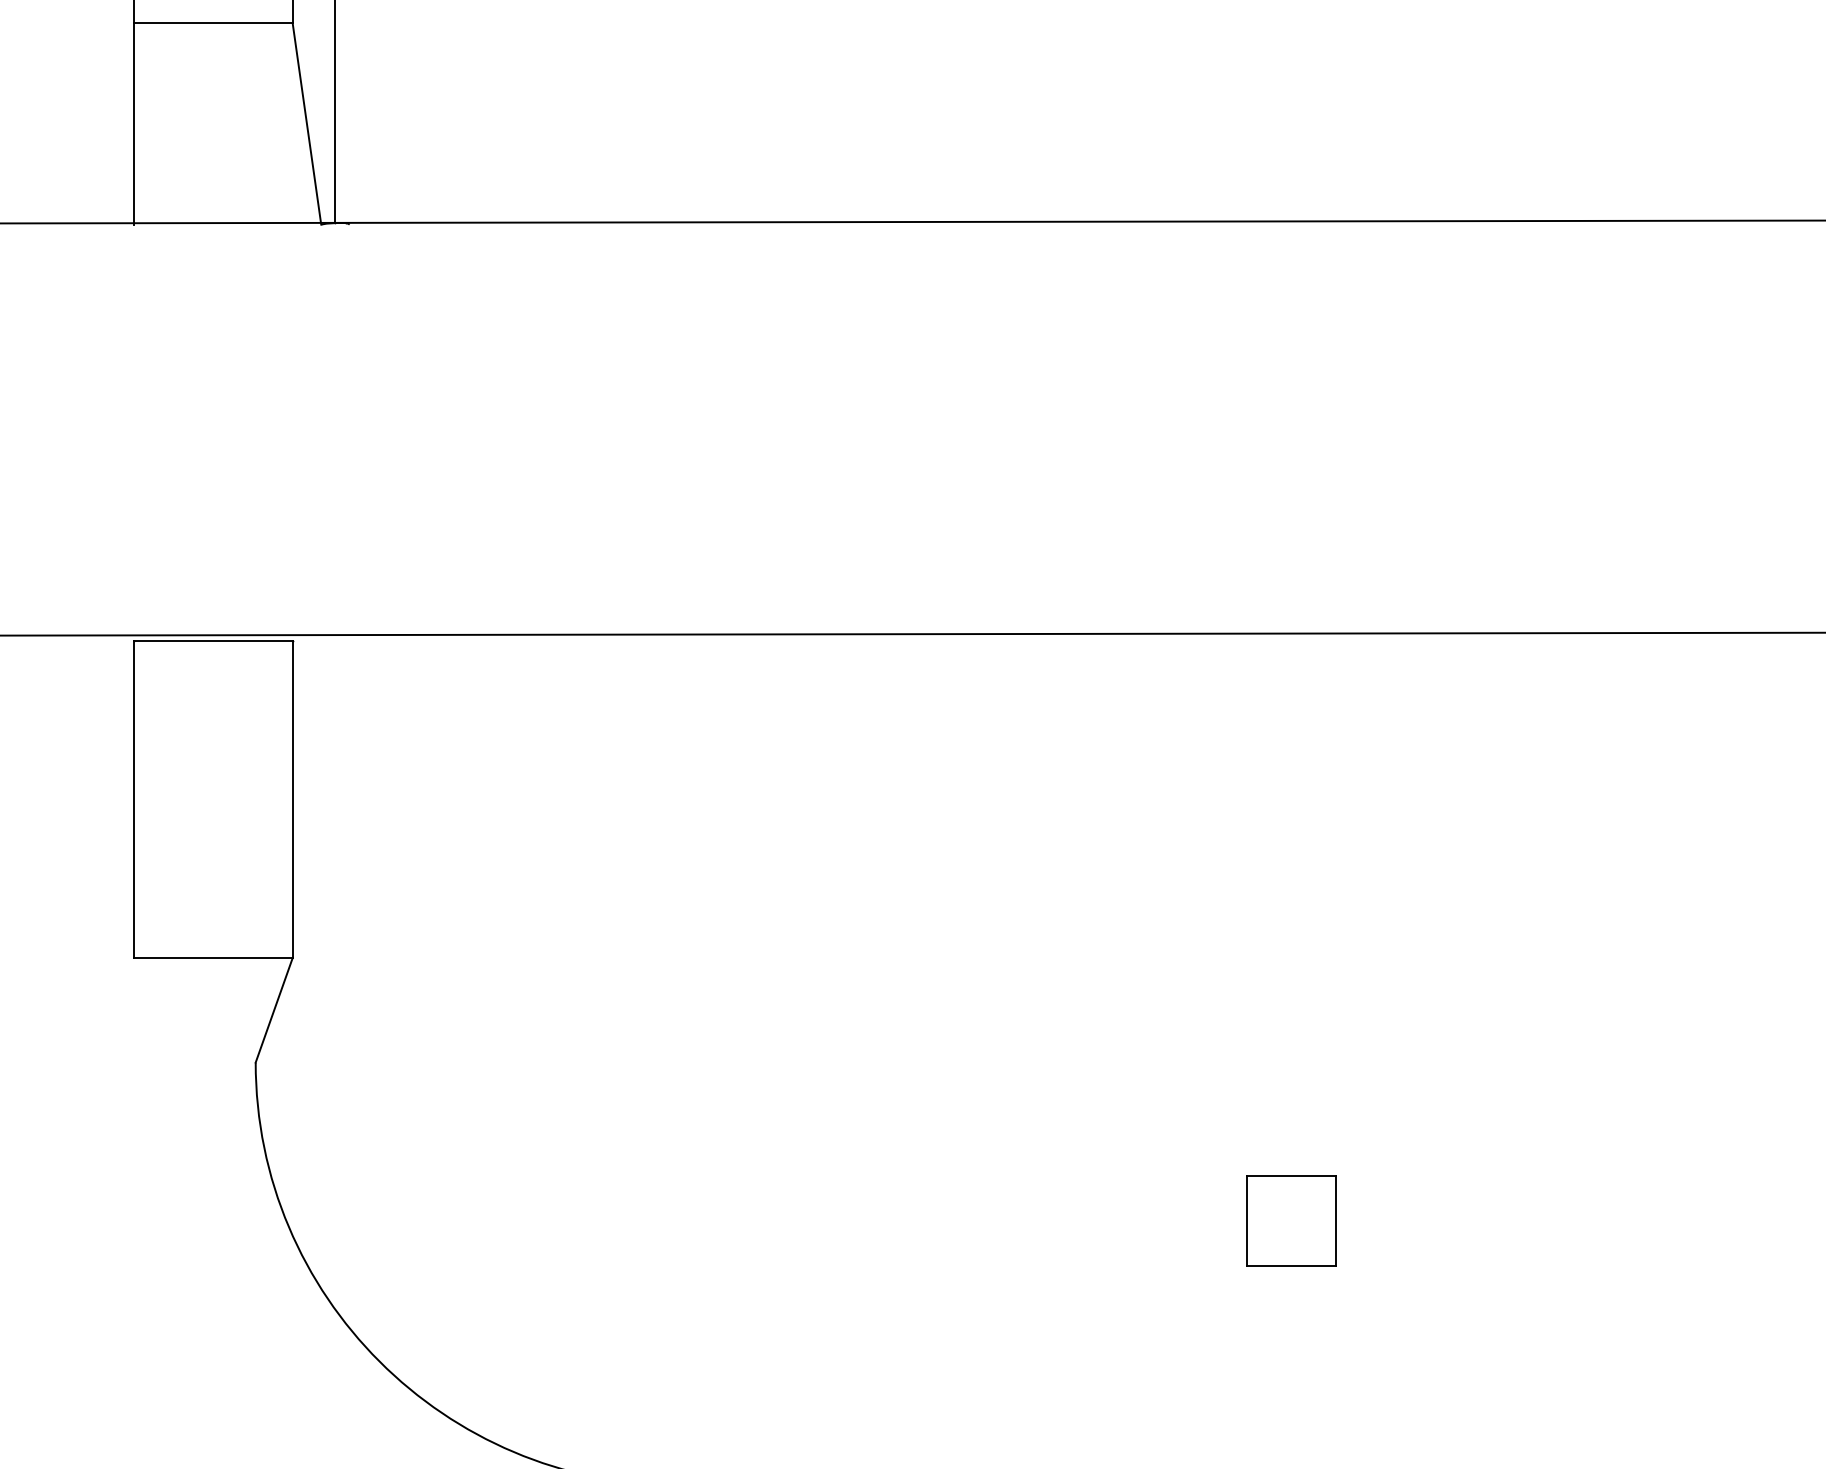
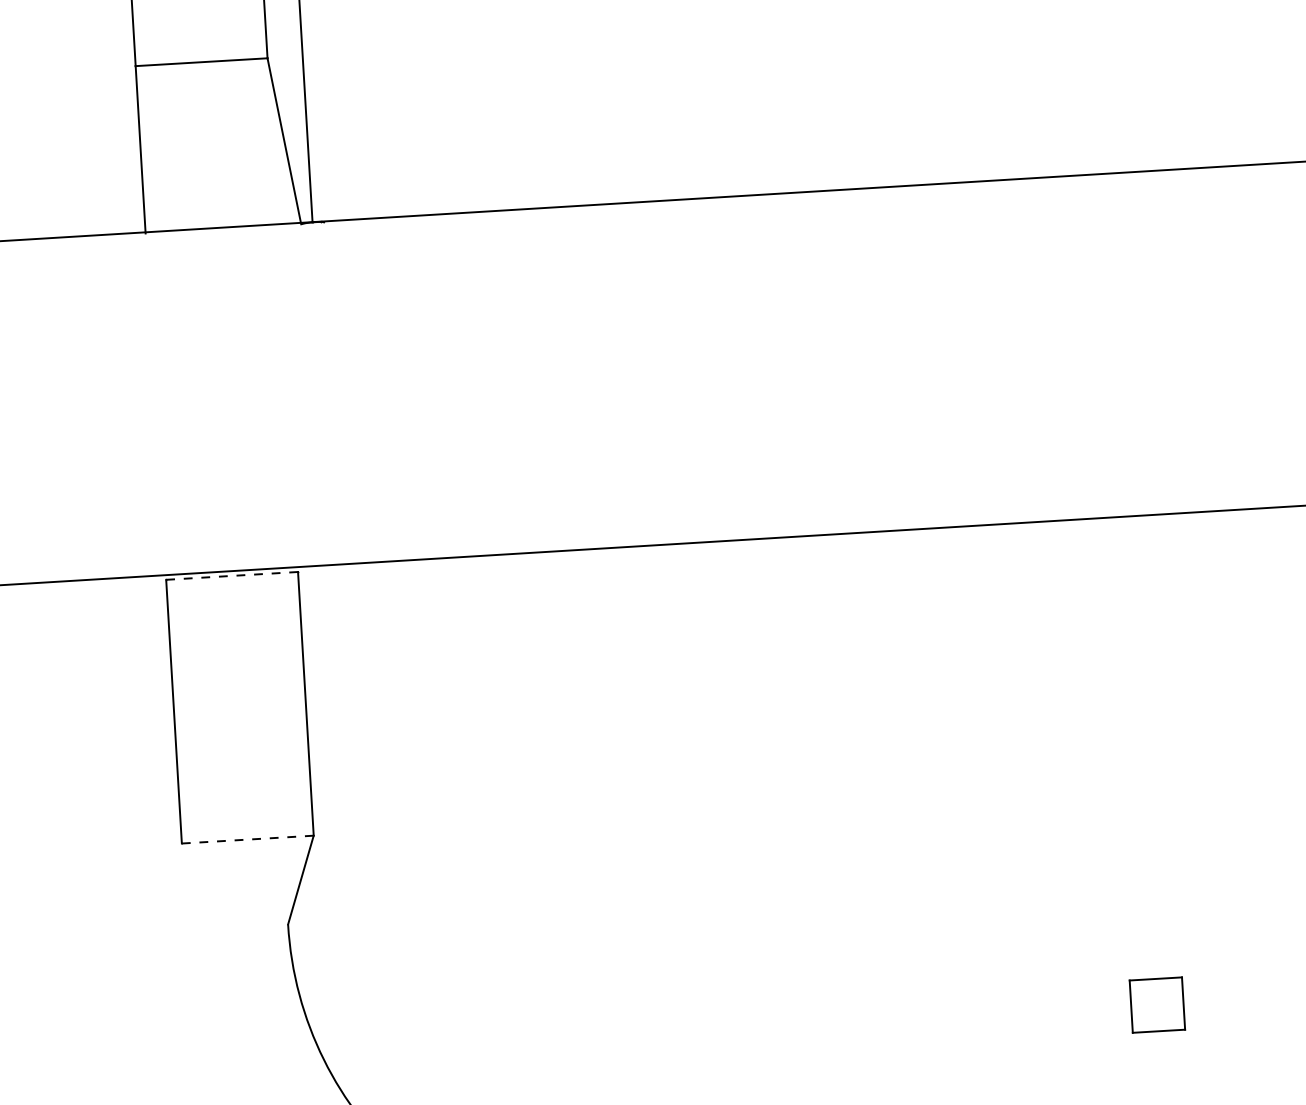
line: (213, 641) -> (232, 576), solid -> dashed
line: (212, 958) -> (247, 840), solid -> dashed
part: (1291, 1220) -> (1157, 1004), size x0.7

